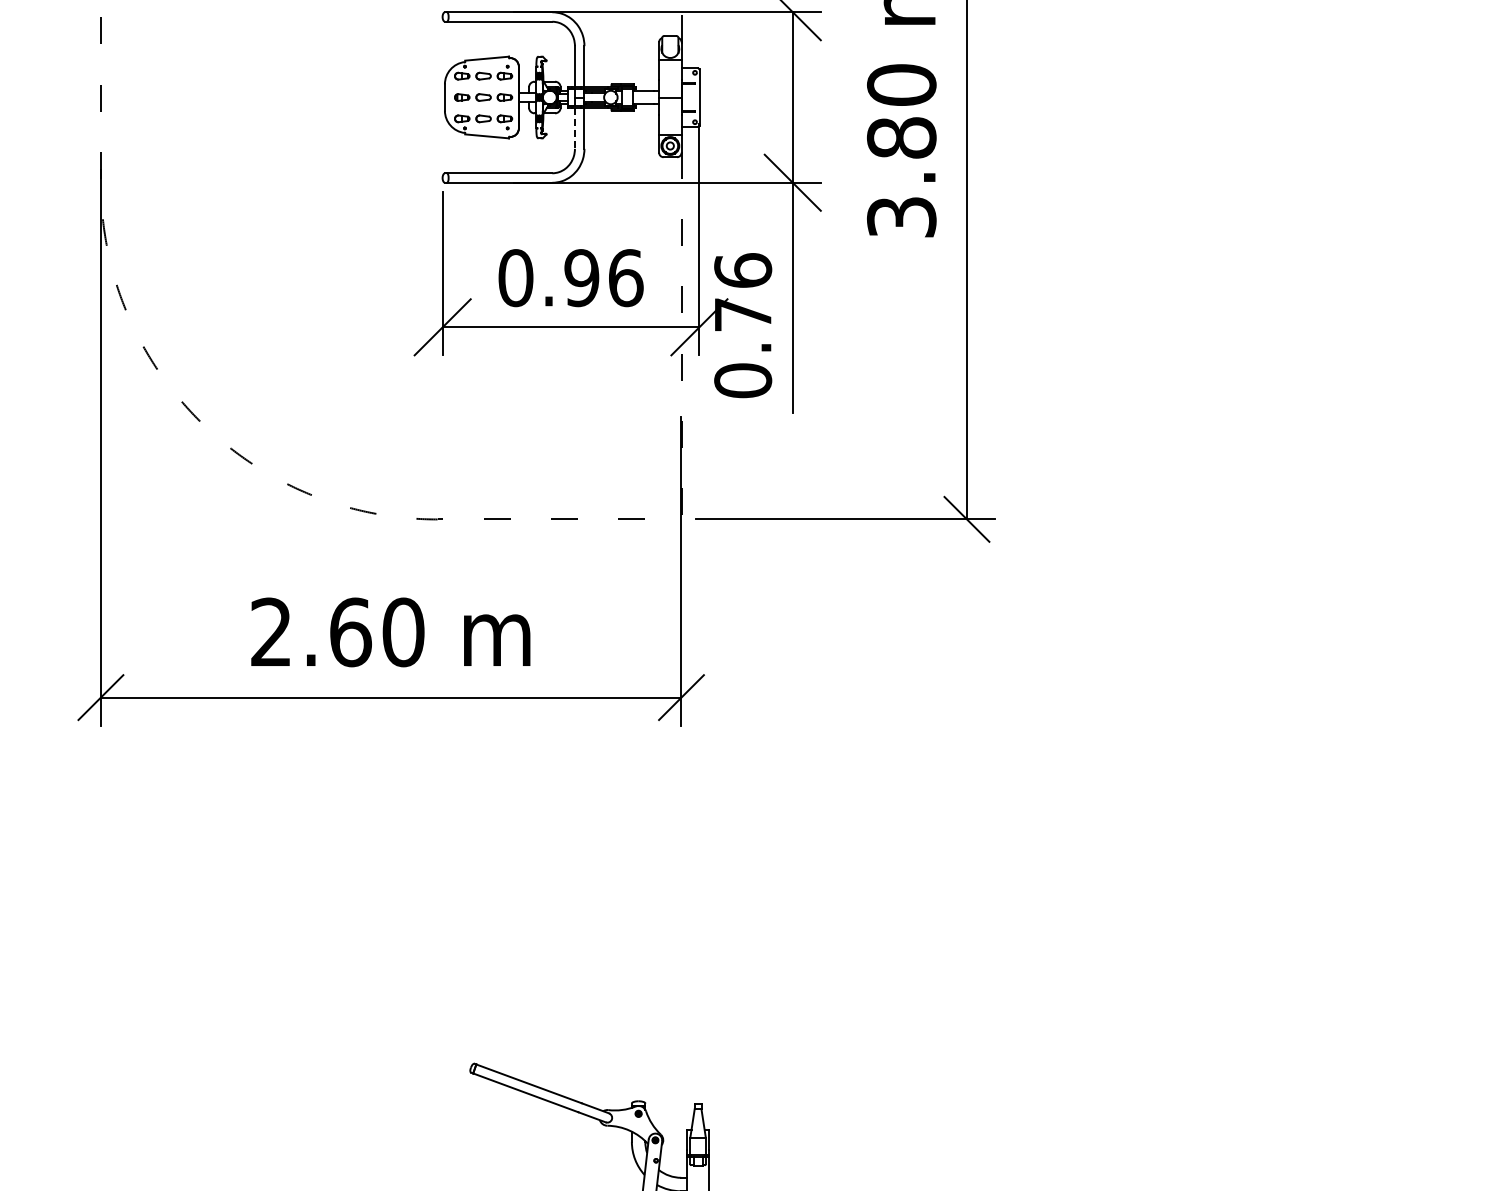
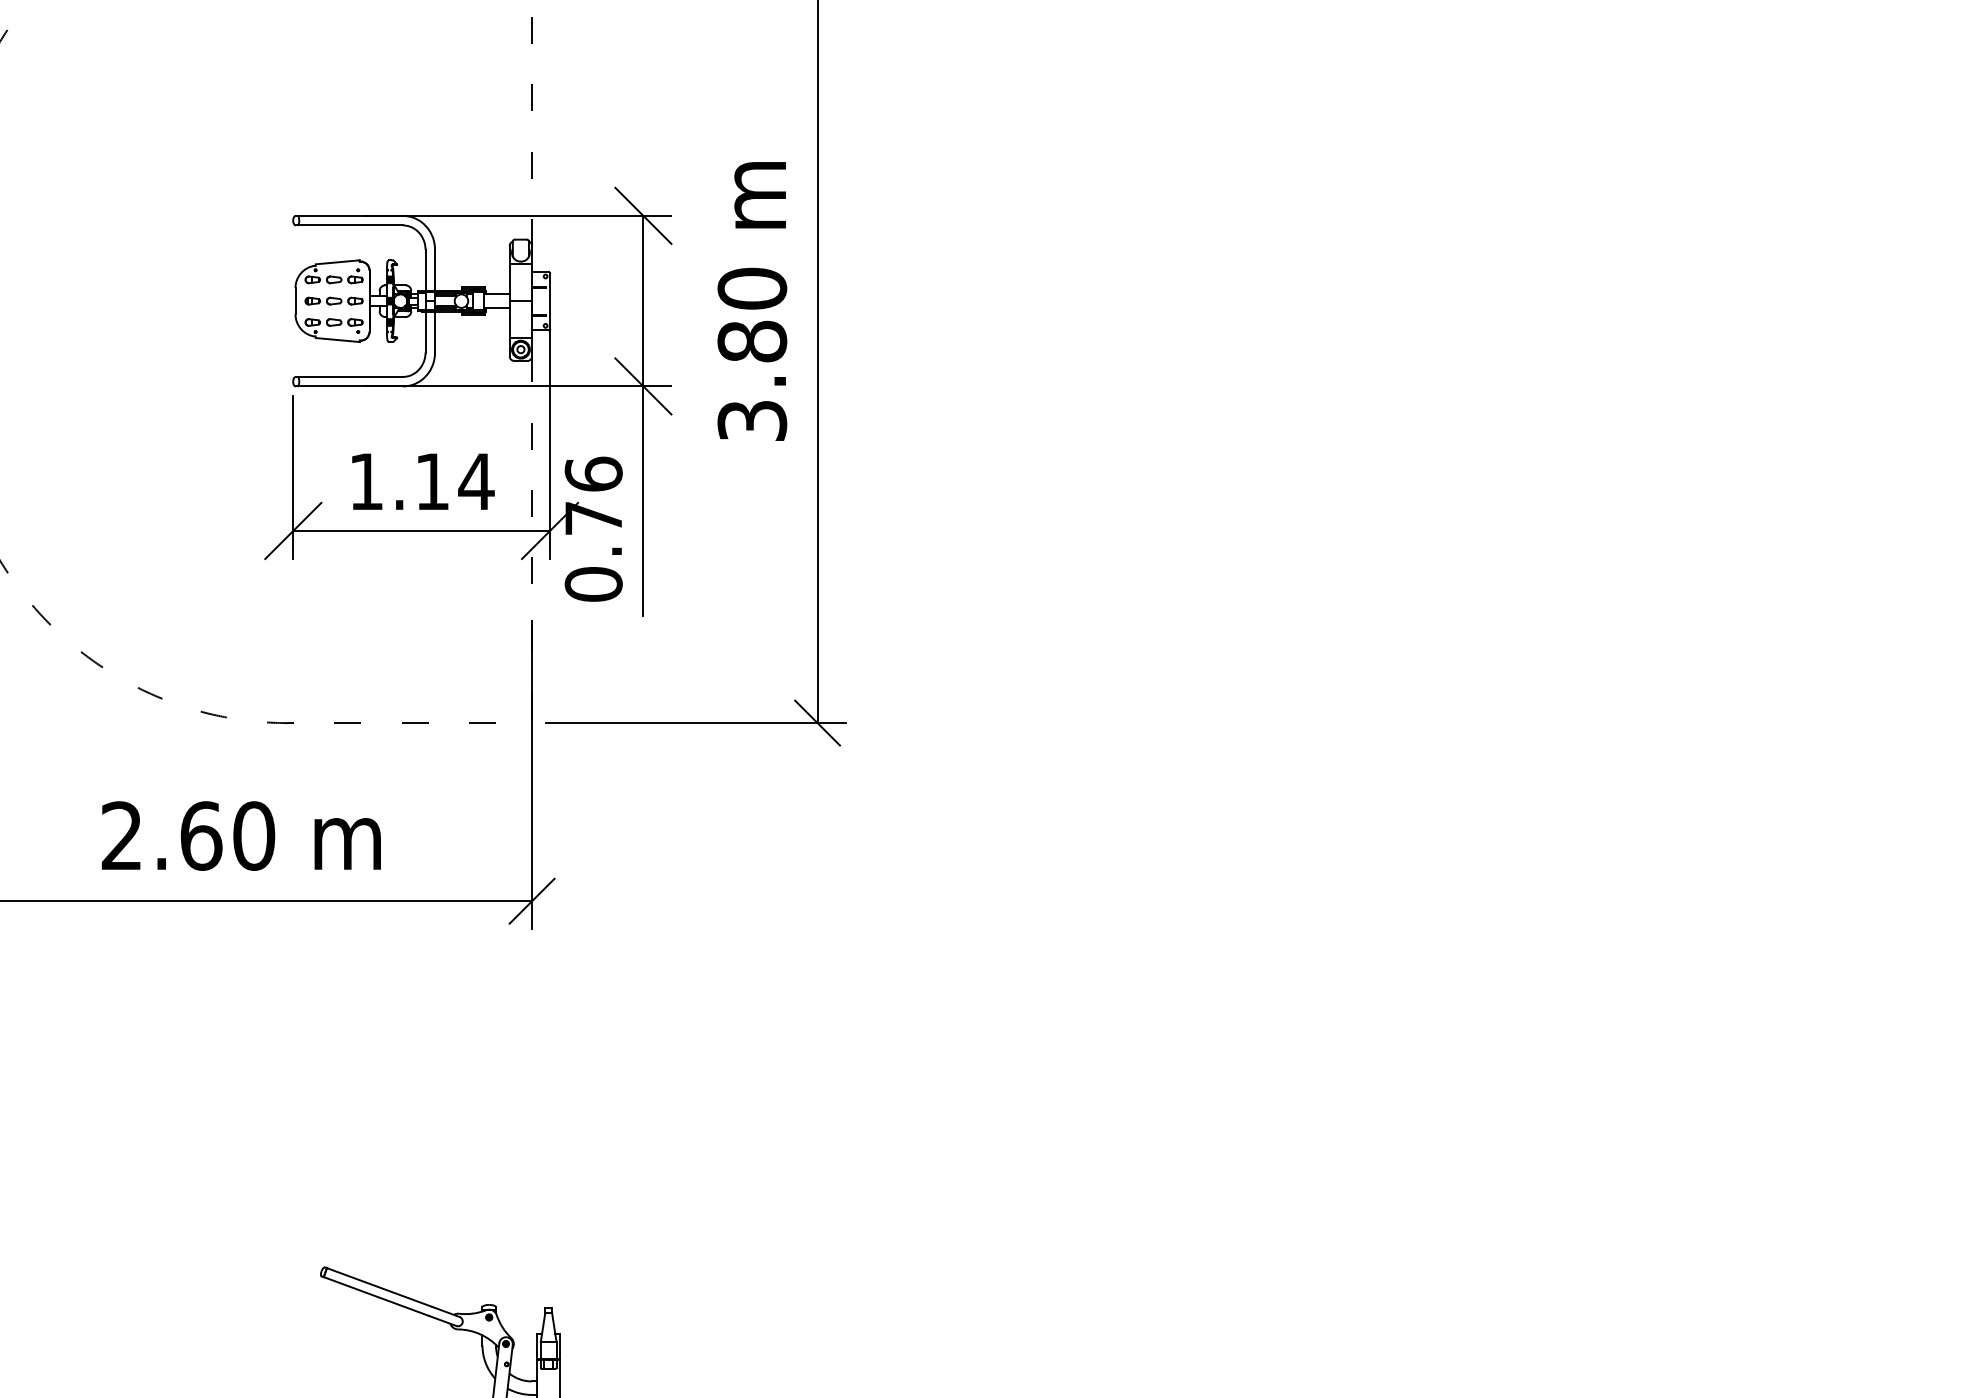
line: (574, 128) -> (425, 332), dashed -> solid
text: (570, 277) -> (421, 481), 0.96 -> 1.14

